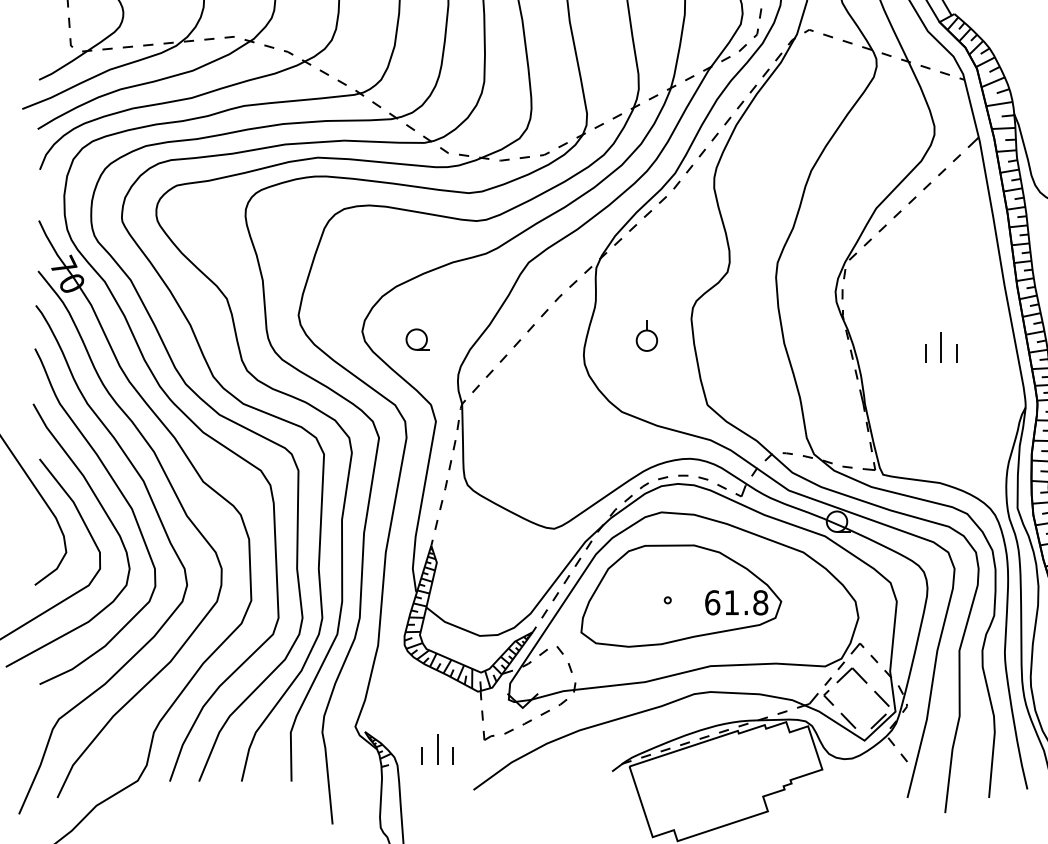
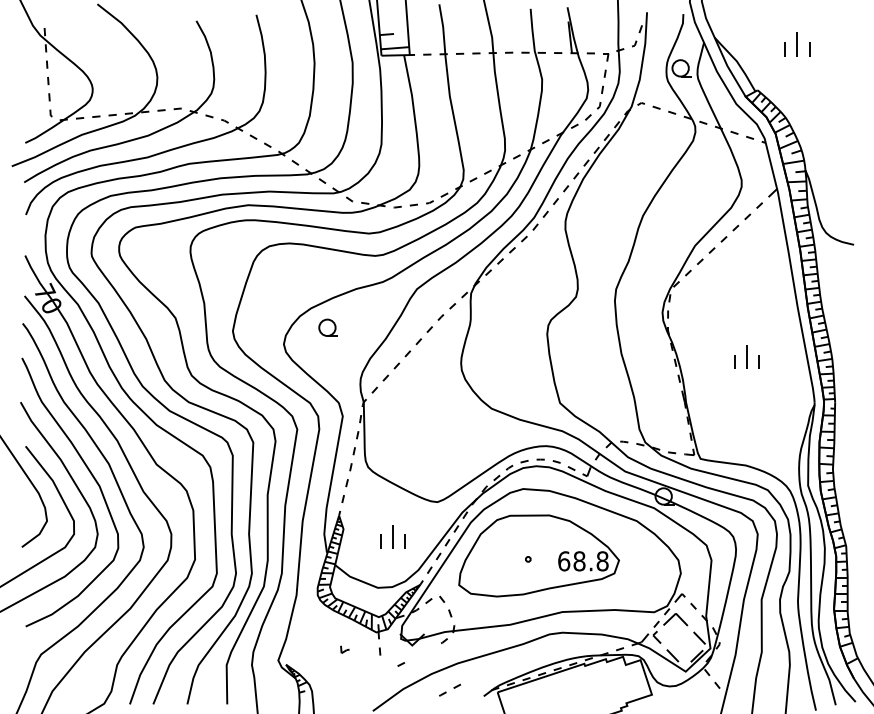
part: (646, 335) -> (511, 347), removed
part: (416, 339) -> (327, 327), moved
text: (731, 602) -> (579, 561), 61.8 -> 68.8
part: (535, 716) -> (449, 689), moved
part: (488, 735) -> (344, 649), moved
part: (436, 749) -> (392, 536), moved

